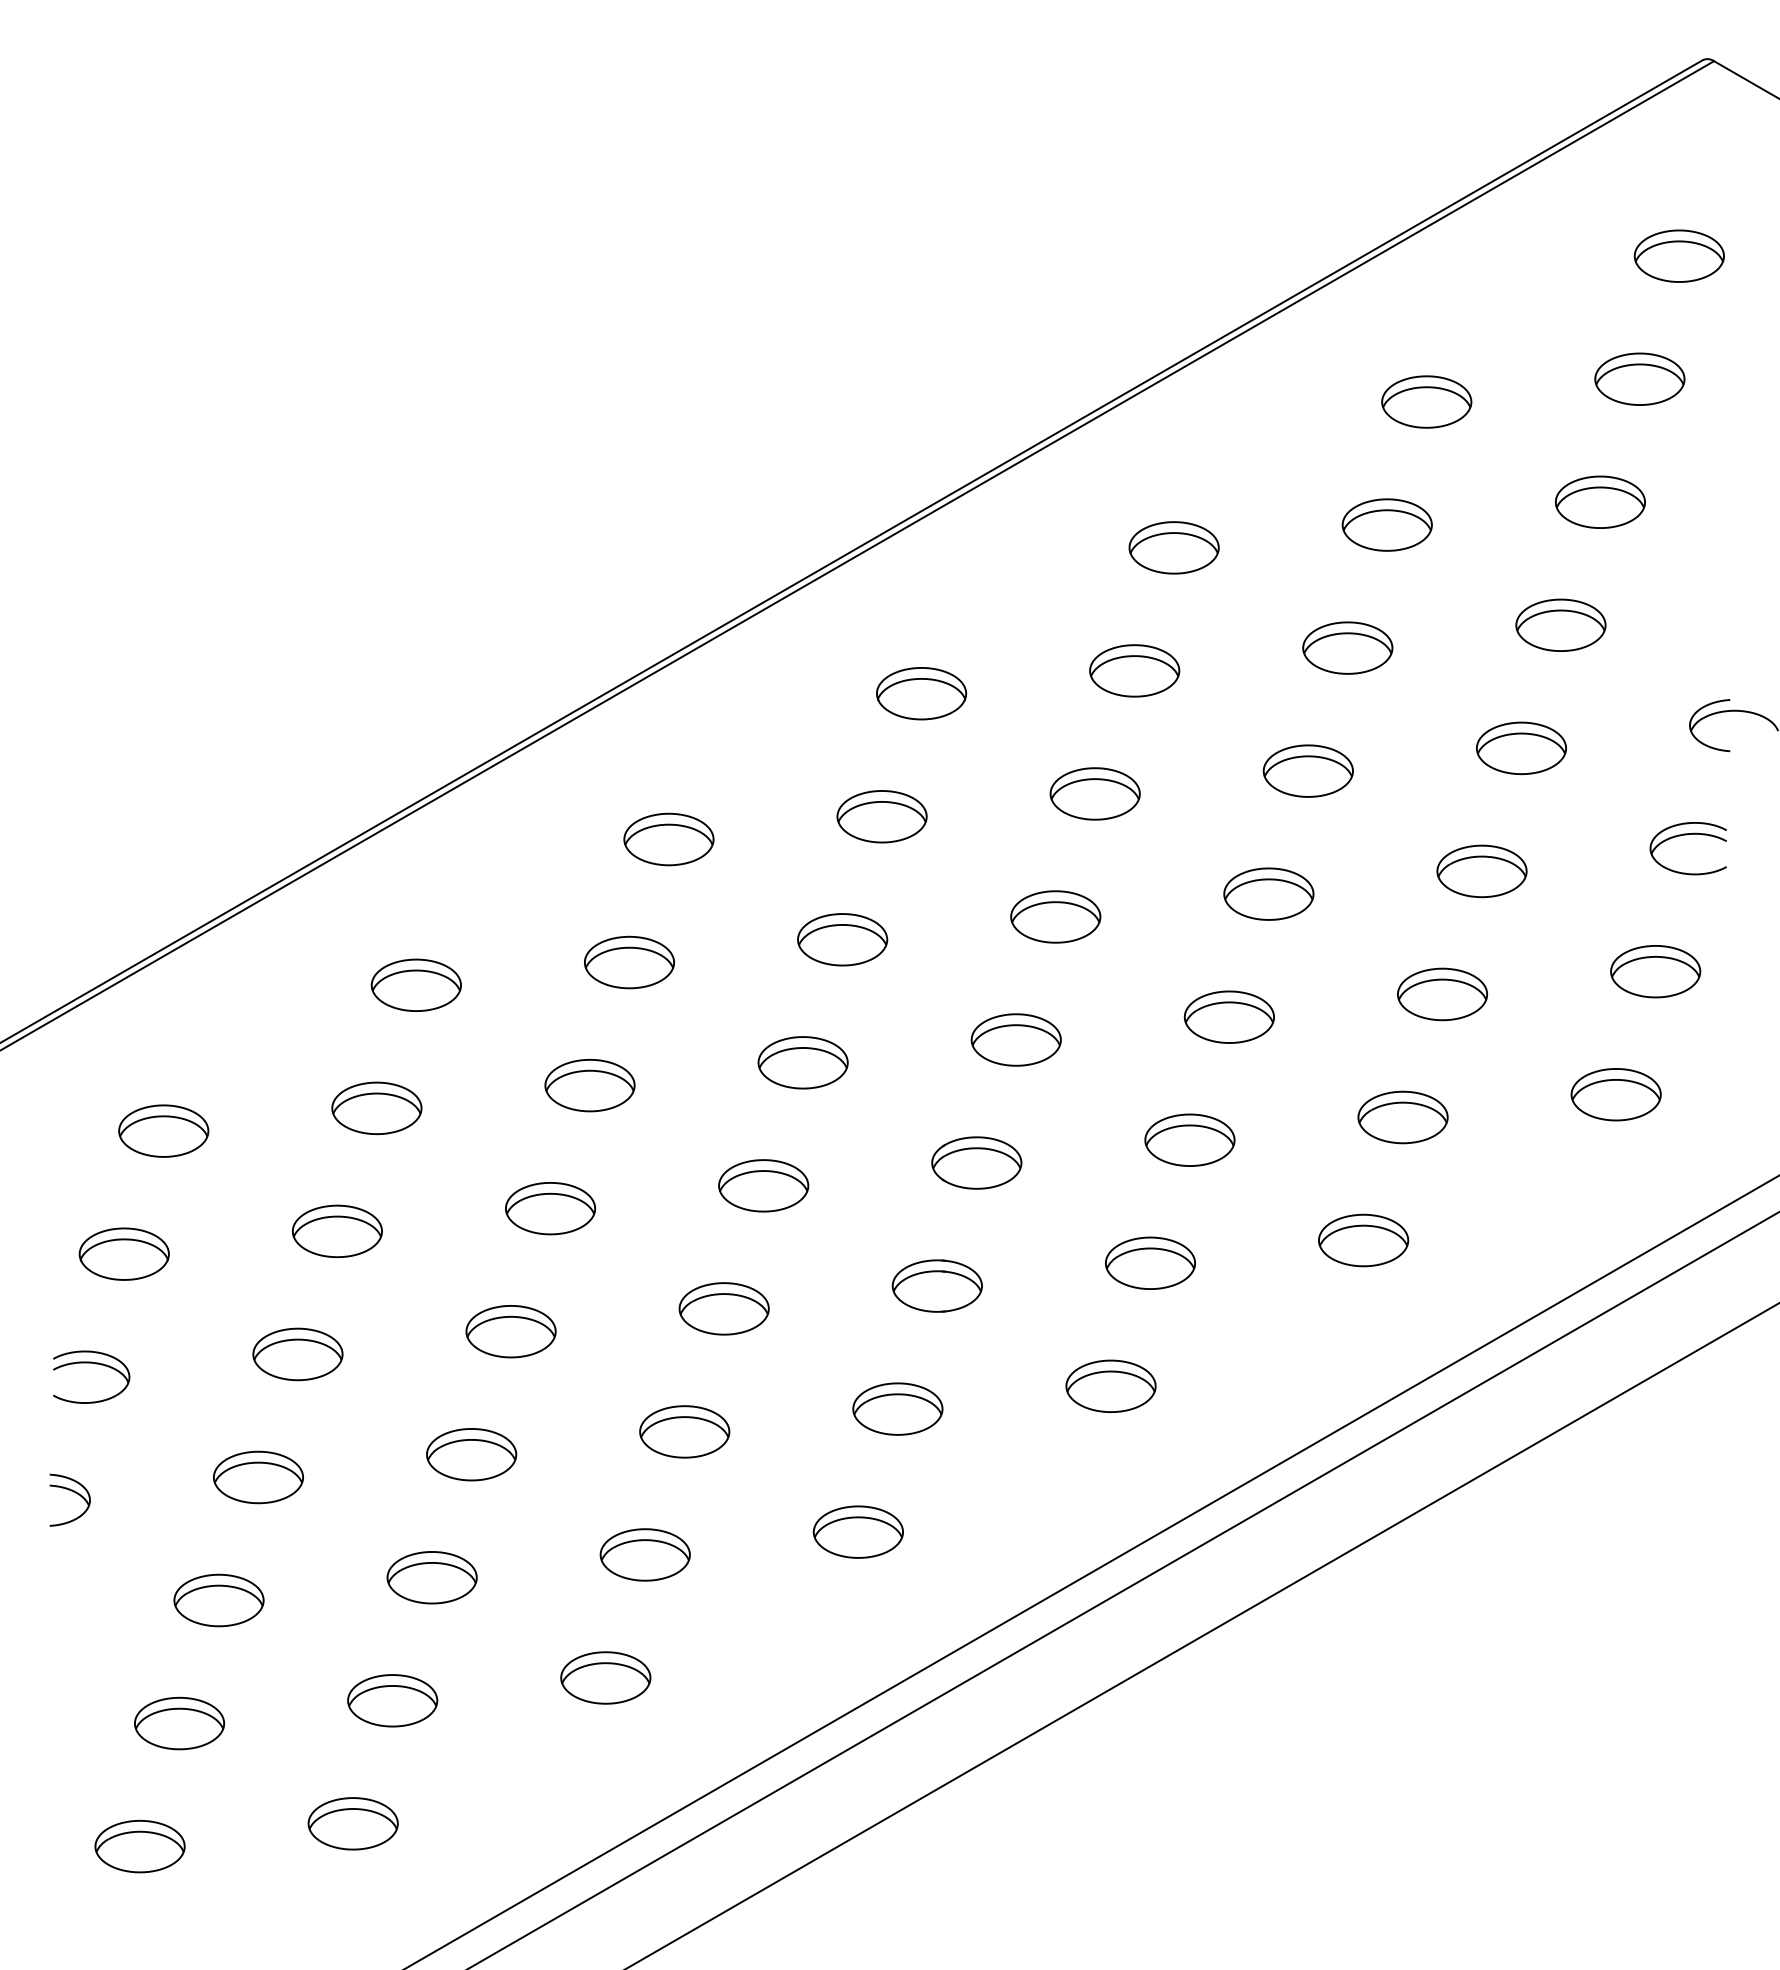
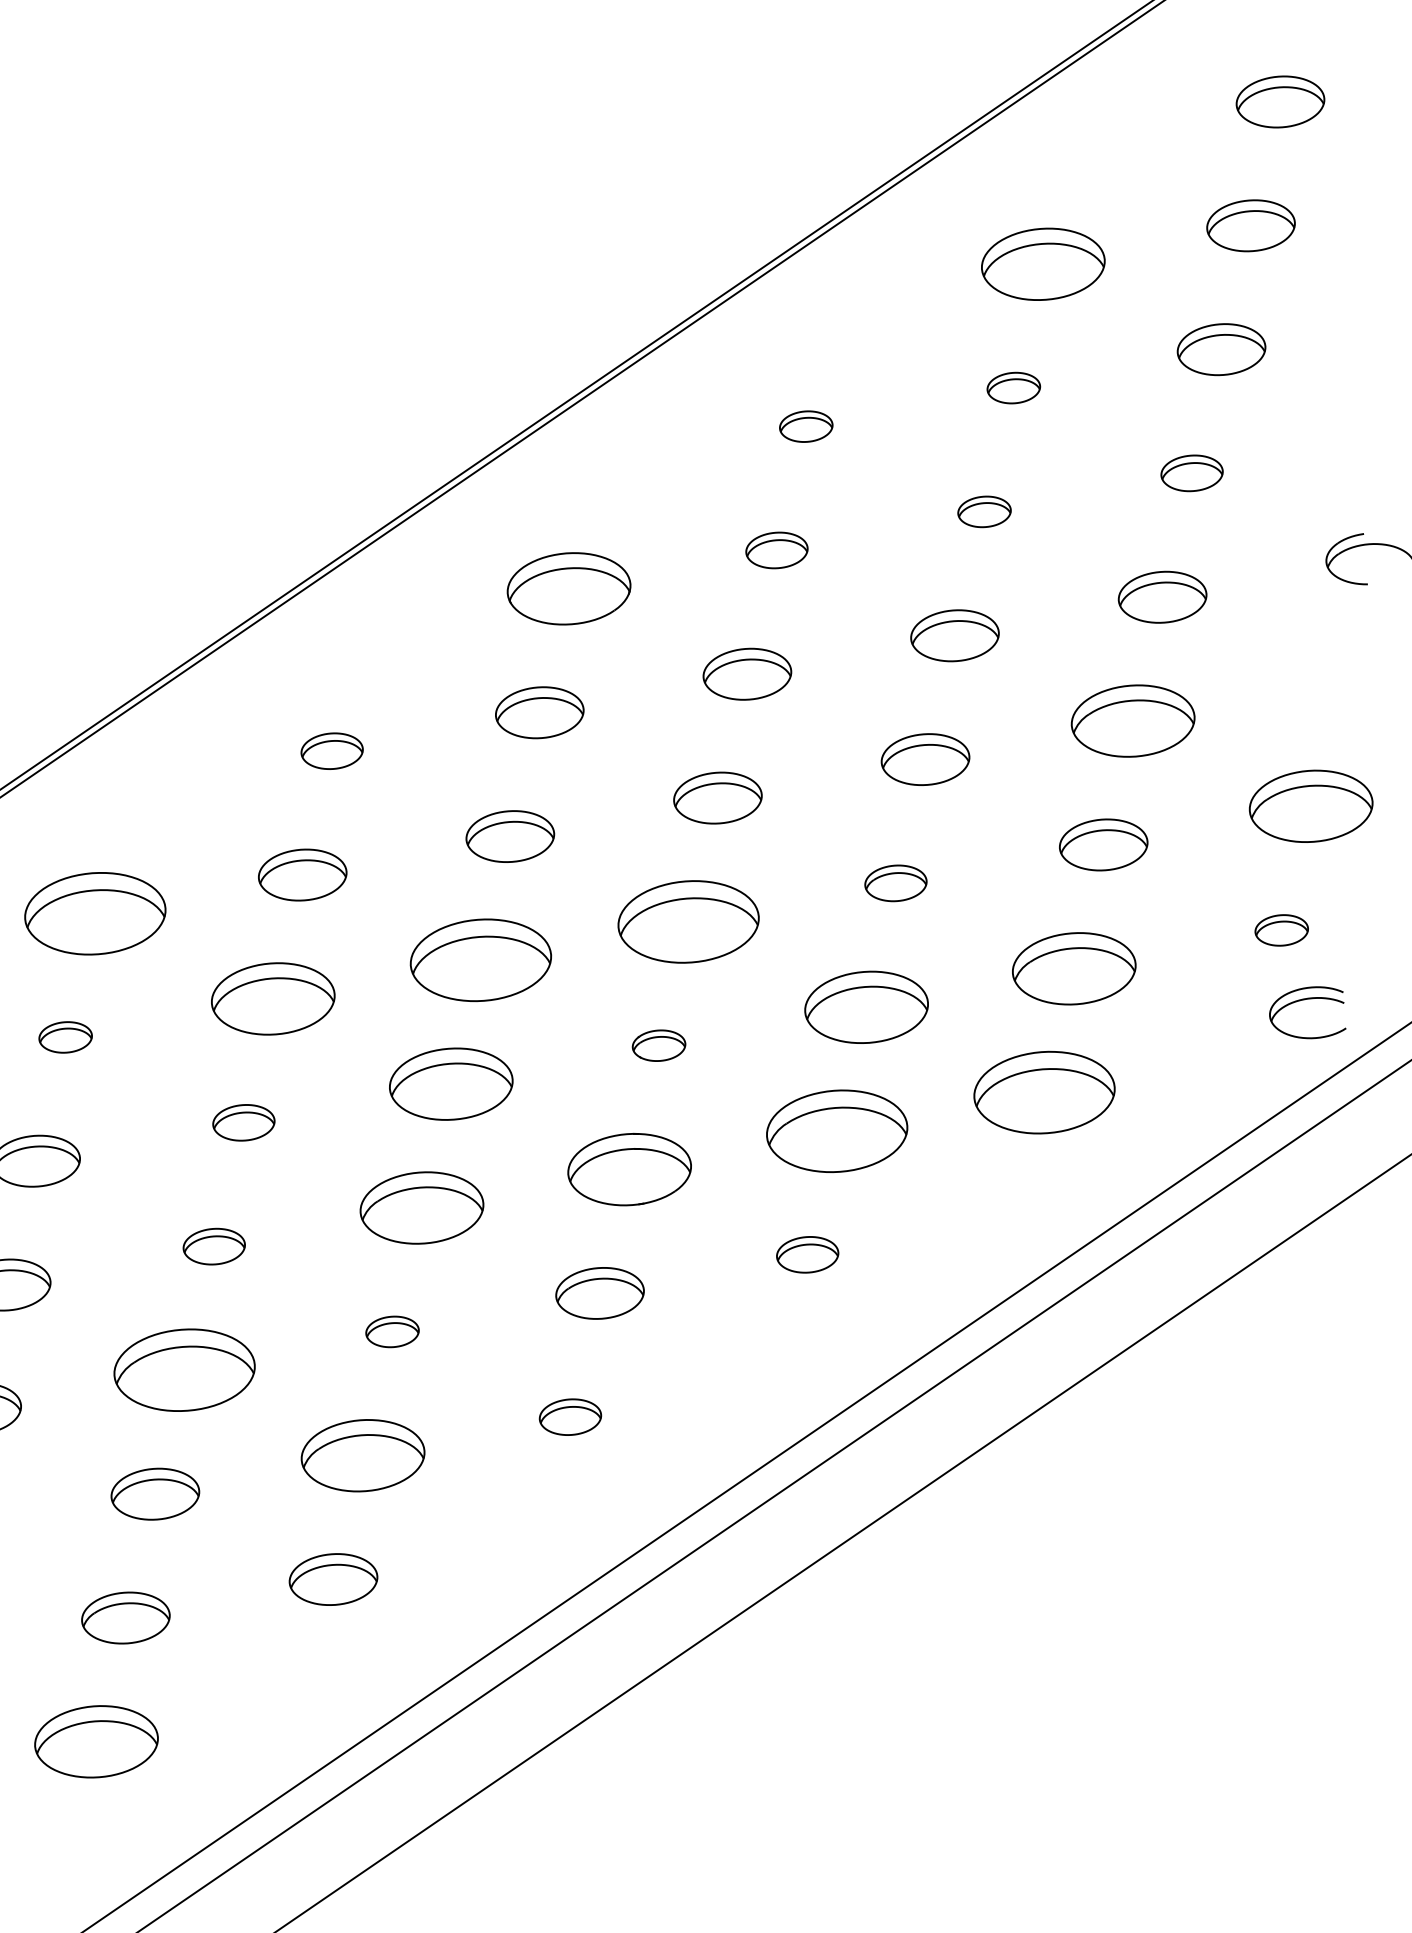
part: (1426, 401) -> (1043, 263), size x1.4
part: (1386, 524) -> (1013, 387), size x0.6
part: (1173, 547) -> (805, 426), size x0.6
part: (1560, 624) -> (1191, 472), size x0.7
part: (1347, 647) -> (984, 511), size x0.6
part: (1134, 670) -> (776, 550), size x0.7
part: (921, 693) -> (569, 588), size x1.4
part: (1687, 835) -> (1305, 1000), moved
part: (668, 839) -> (331, 751), size x0.7
part: (1481, 871) -> (1132, 721), size x1.4
part: (1655, 971) -> (1311, 806), size x1.4
part: (415, 984) -> (94, 912), size x1.6
part: (1228, 1016) -> (895, 882), size x0.7
part: (1015, 1039) -> (687, 921), size x1.6
part: (802, 1062) -> (480, 960), size x1.6
part: (589, 1085) -> (272, 998), size x1.4
part: (1615, 1094) -> (1281, 930), size x0.6
part: (376, 1108) -> (65, 1037), size x0.6
part: (1402, 1117) -> (1073, 968), size x1.4
part: (1189, 1139) -> (866, 1006), size x1.4
part: (976, 1162) -> (658, 1045), size x0.6
part: (763, 1185) -> (451, 1083), size x1.4
part: (550, 1208) -> (243, 1122), size x0.7
part: (1363, 1240) -> (1044, 1092), size x1.6
part: (1150, 1262) -> (837, 1130), size x1.6
part: (936, 1285) -> (628, 1169), size x1.4
part: (723, 1308) -> (421, 1207), size x1.4
part: (510, 1331) -> (213, 1246), size x0.7
part: (1110, 1385) -> (807, 1254), size x0.7
part: (684, 1431) -> (392, 1331), size x0.6
part: (471, 1454) -> (184, 1370), size x1.6
part: (857, 1531) -> (569, 1416), size x0.7
part: (644, 1554) -> (362, 1455), size x1.4
part: (352, 1823) -> (95, 1741), size x1.4

